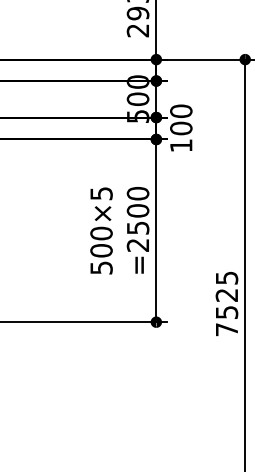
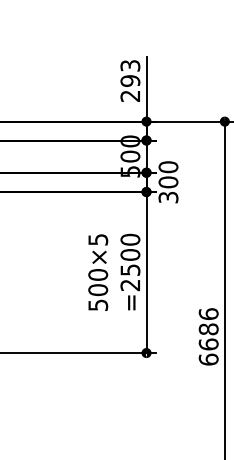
text: (181, 145) -> (168, 197), 100 -> 300
text: (226, 303) -> (208, 336), 7525 -> 6686

